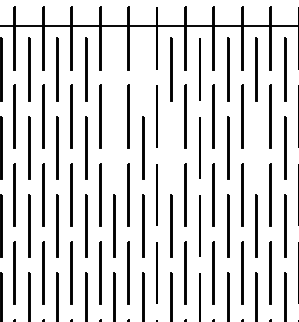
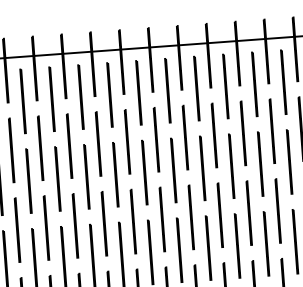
line: (114, 69) -> (109, 94), added
line: (143, 69) -> (139, 92), added
line: (114, 147) -> (115, 174), added
line: (171, 147) -> (173, 170), added
line: (256, 147) -> (260, 163), added

